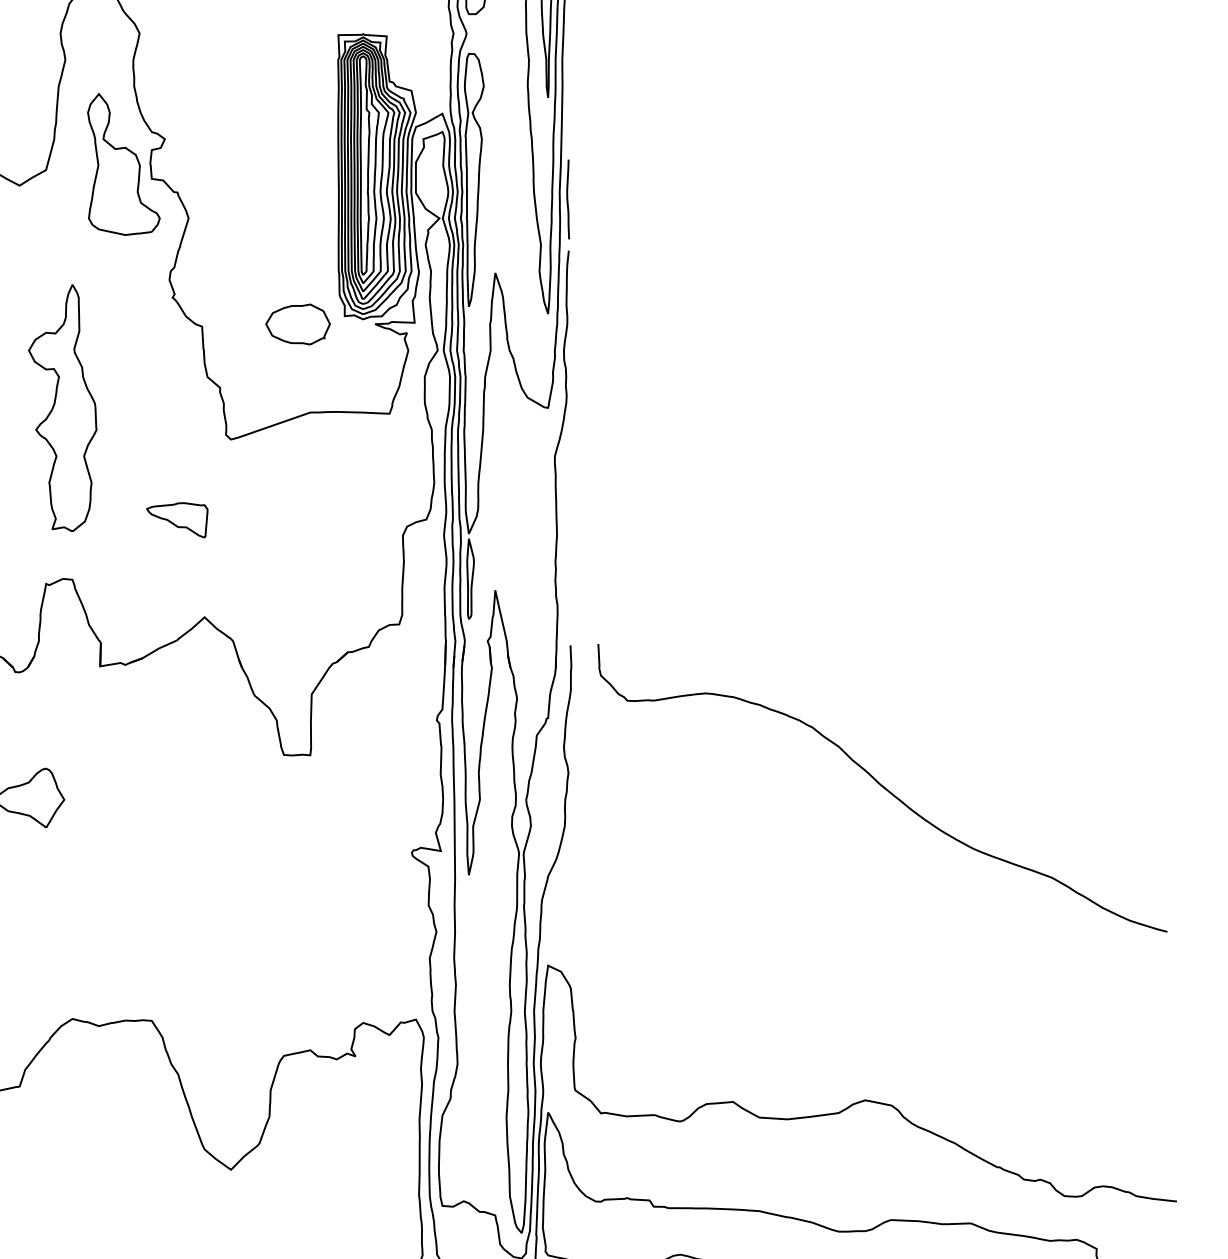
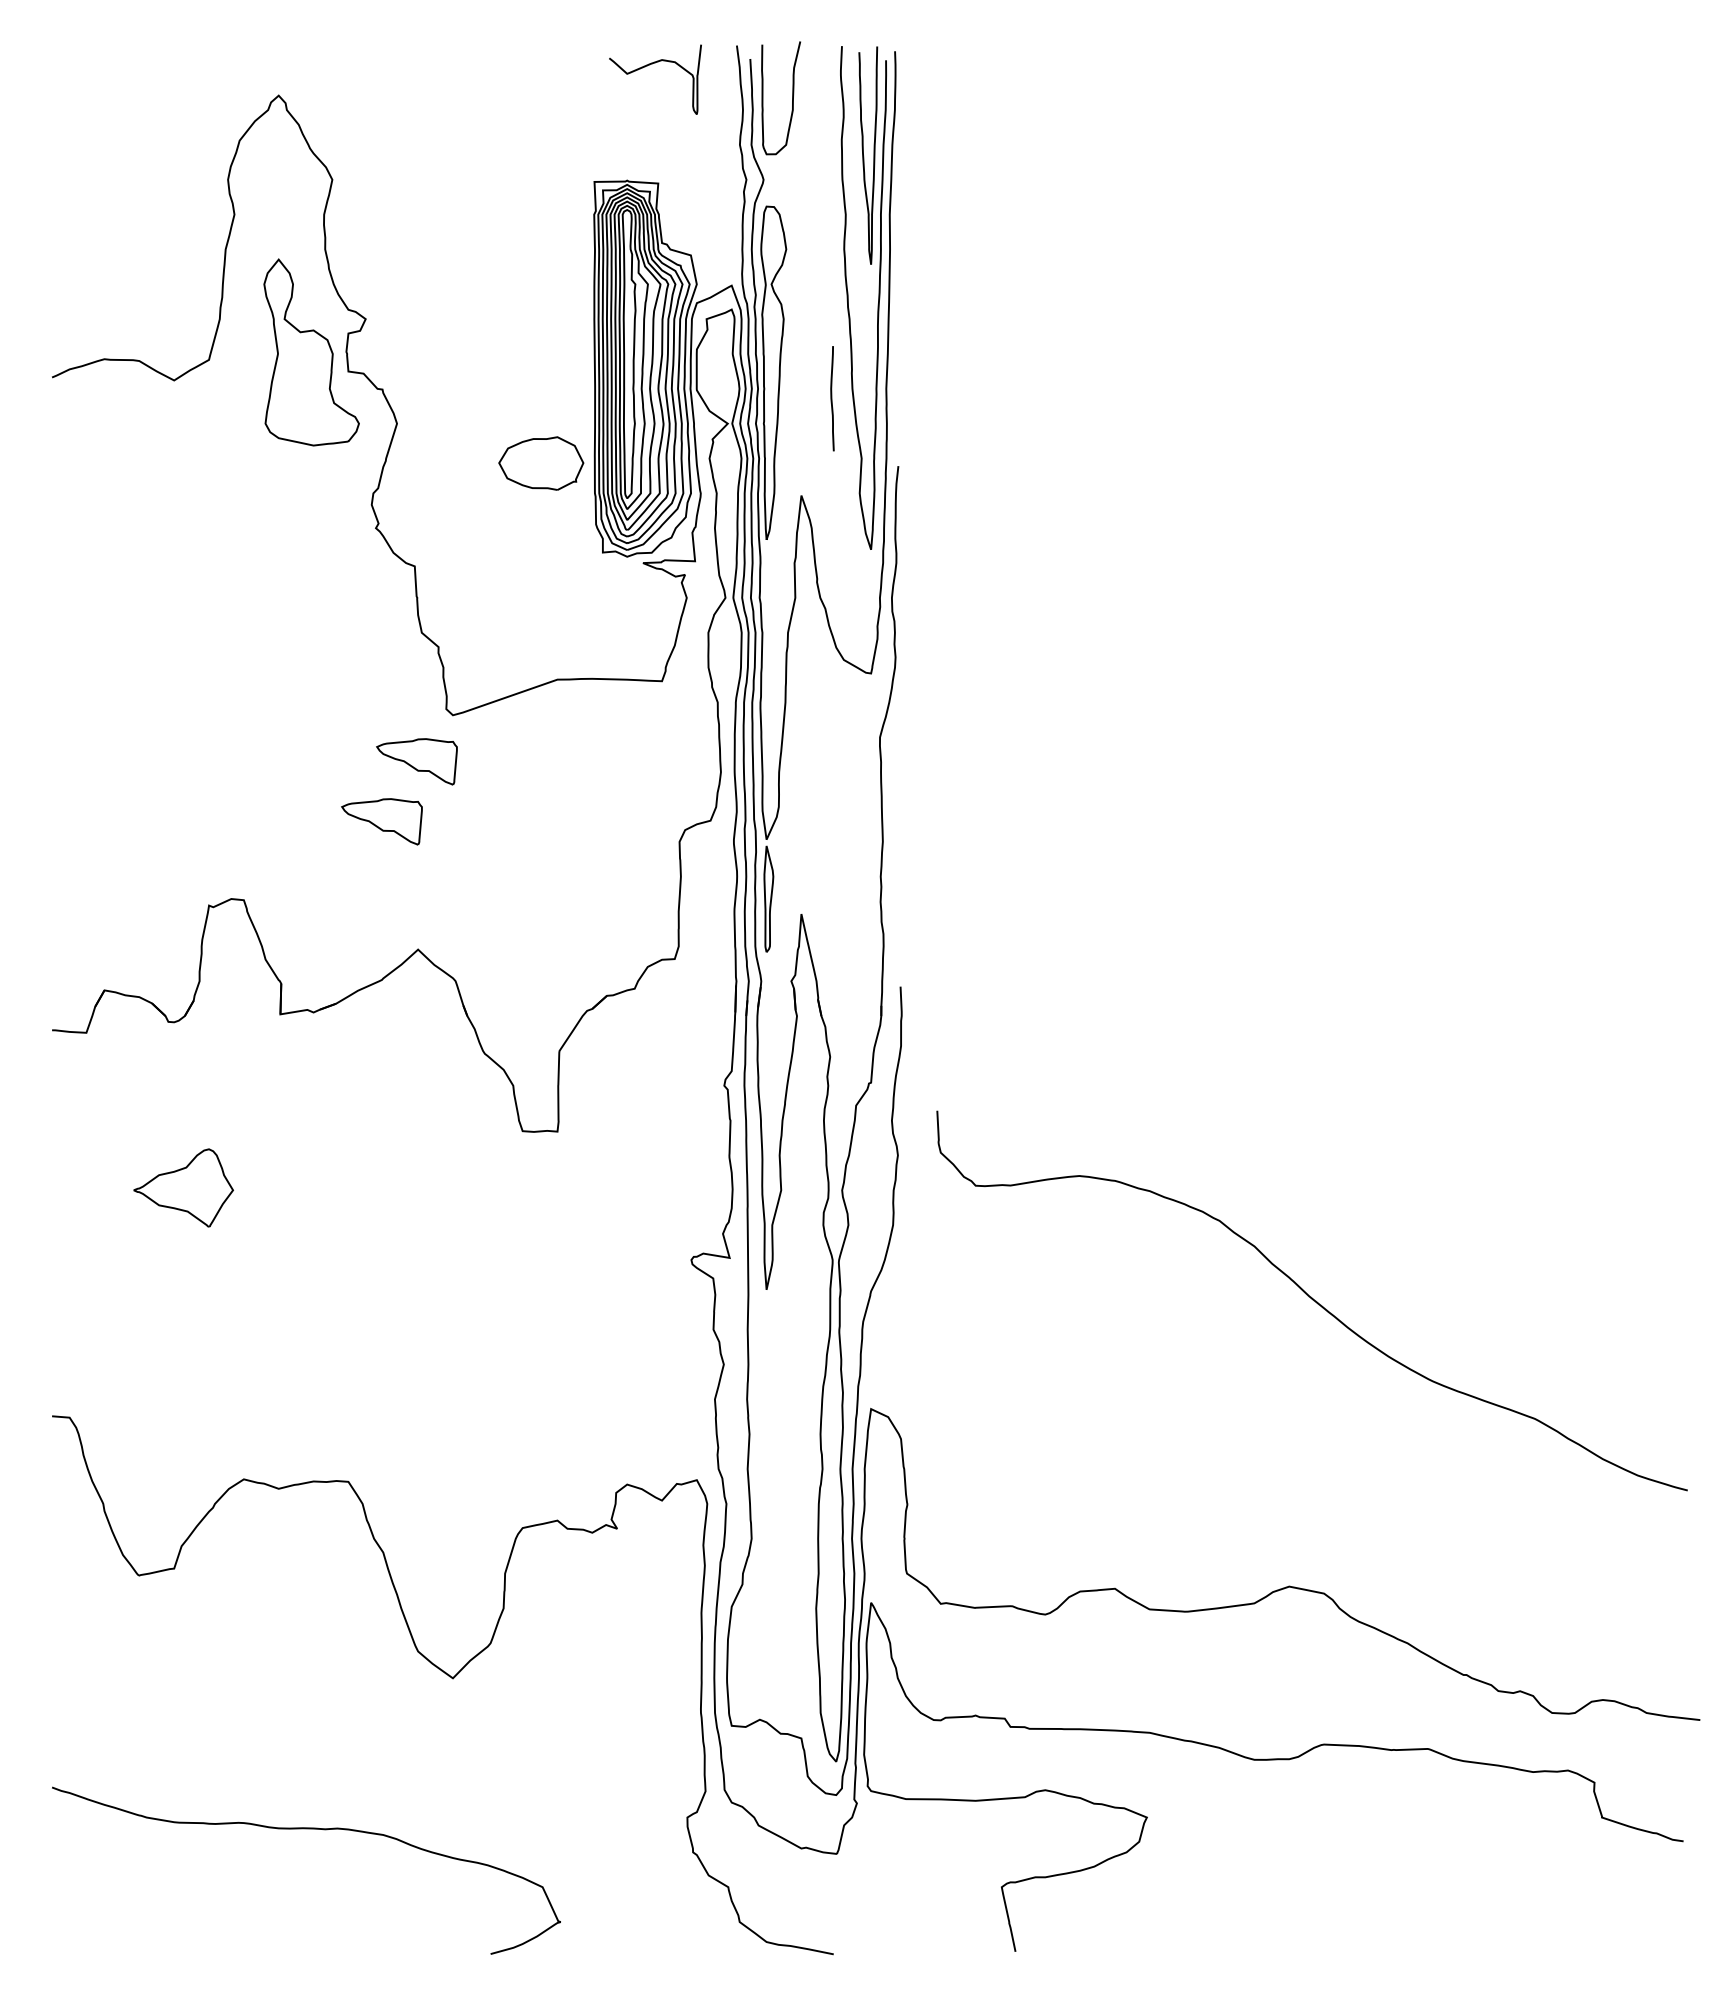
curve: (568, 199) -> (832, 398), moved
part: (298, 324) -> (541, 463), moved
part: (62, 407) -> (230, 673), removed
part: (203, 474) -> (416, 761), added
curve: (882, 787) -> (1311, 1299), moved

